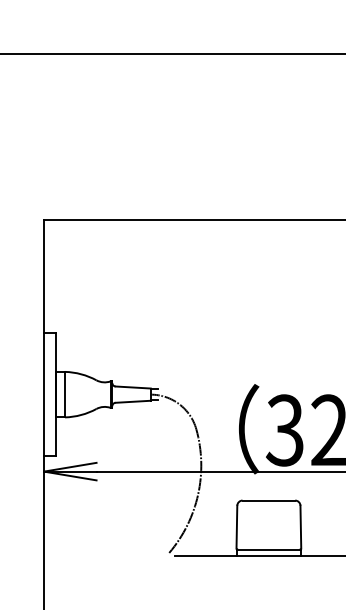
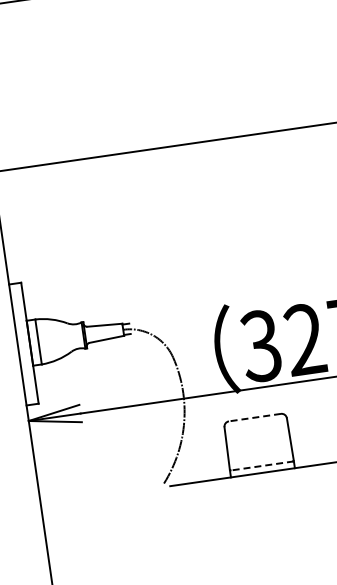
line: (268, 500) -> (254, 417), solid -> dashed
line: (268, 549) -> (261, 465), solid -> dashed

